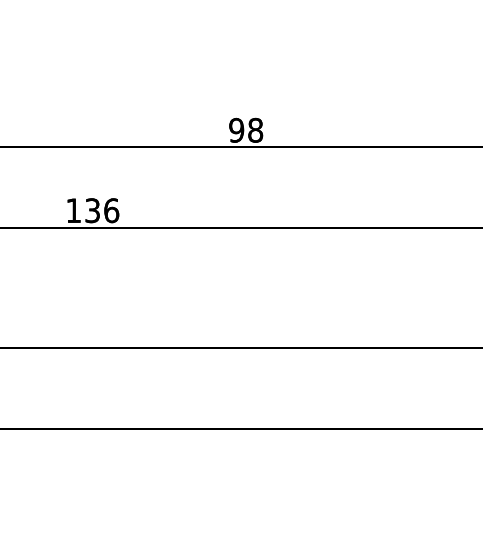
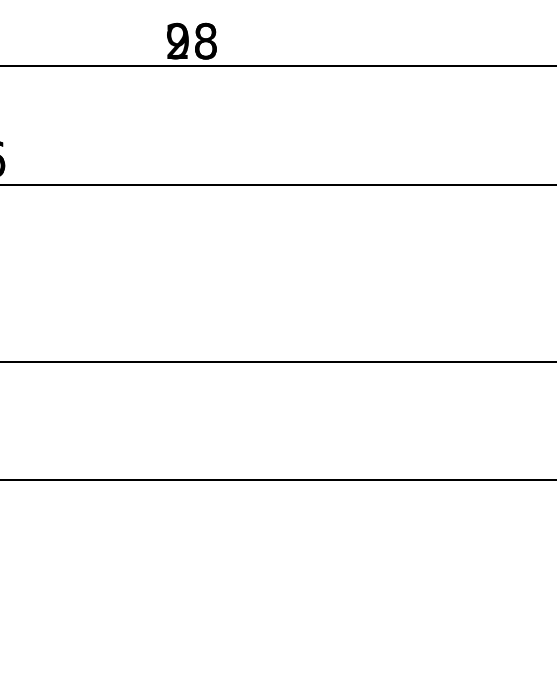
text: (236, 130) -> (177, 41), 98 -> 28

